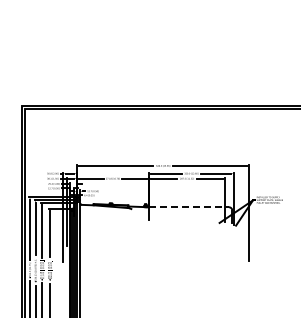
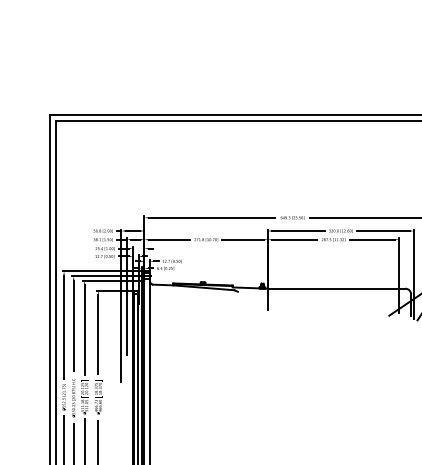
line: (188, 207) -> (335, 289), dashed -> solid

